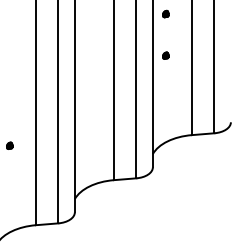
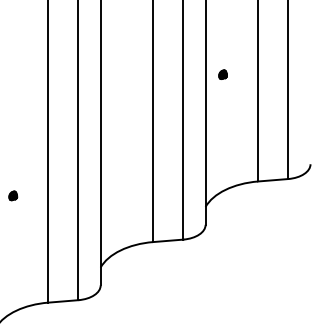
part: (165, 13) -> (222, 18), removed

